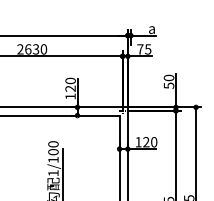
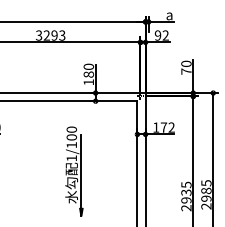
text: (31, 49) -> (50, 35), 2630 -> 3293
text: (143, 49) -> (161, 35), 75 -> 92
text: (169, 85) -> (186, 71), 50 -> 70
text: (70, 88) -> (88, 74), 120 -> 180
text: (149, 142) -> (167, 127), 120 -> 172

